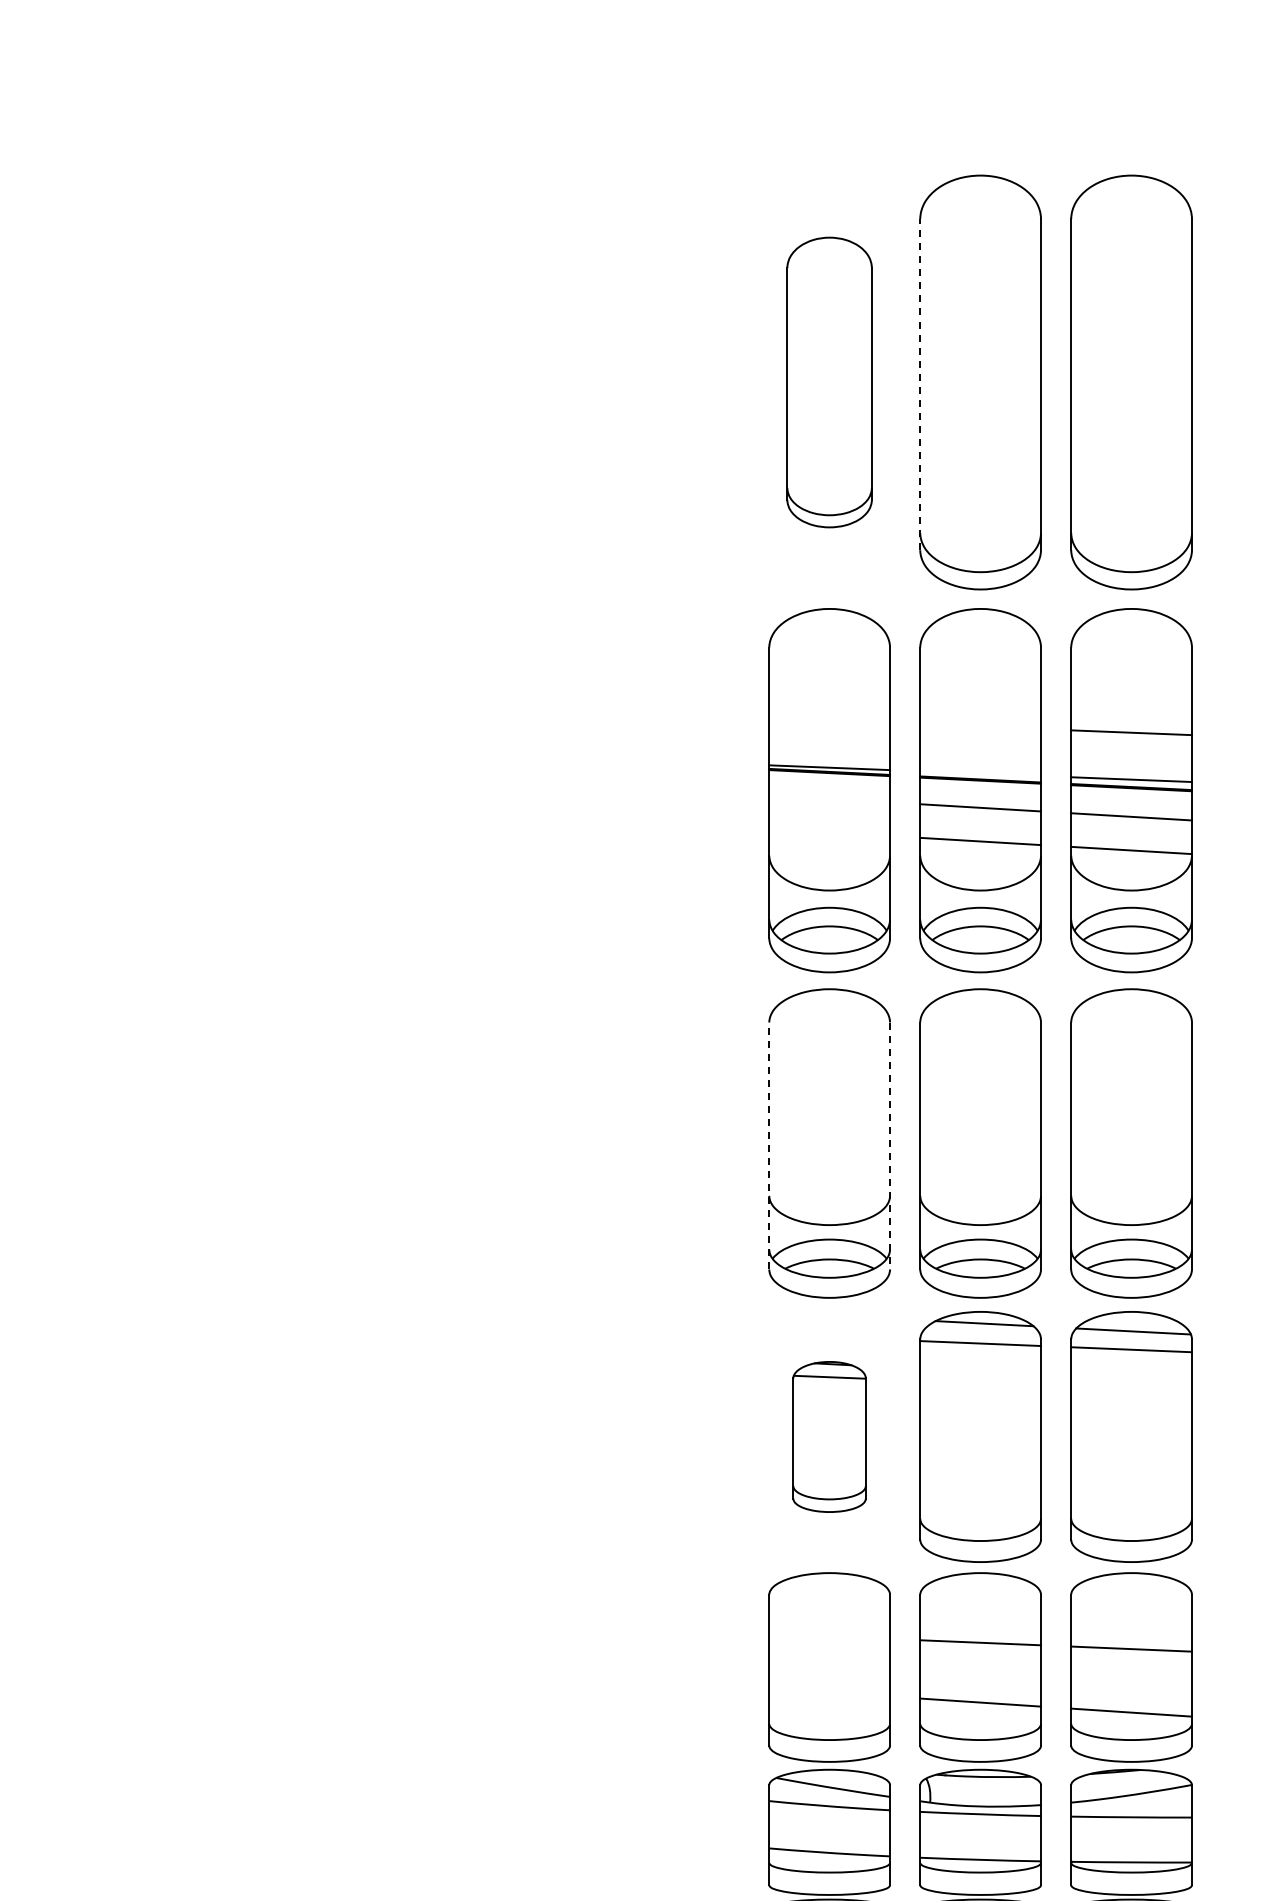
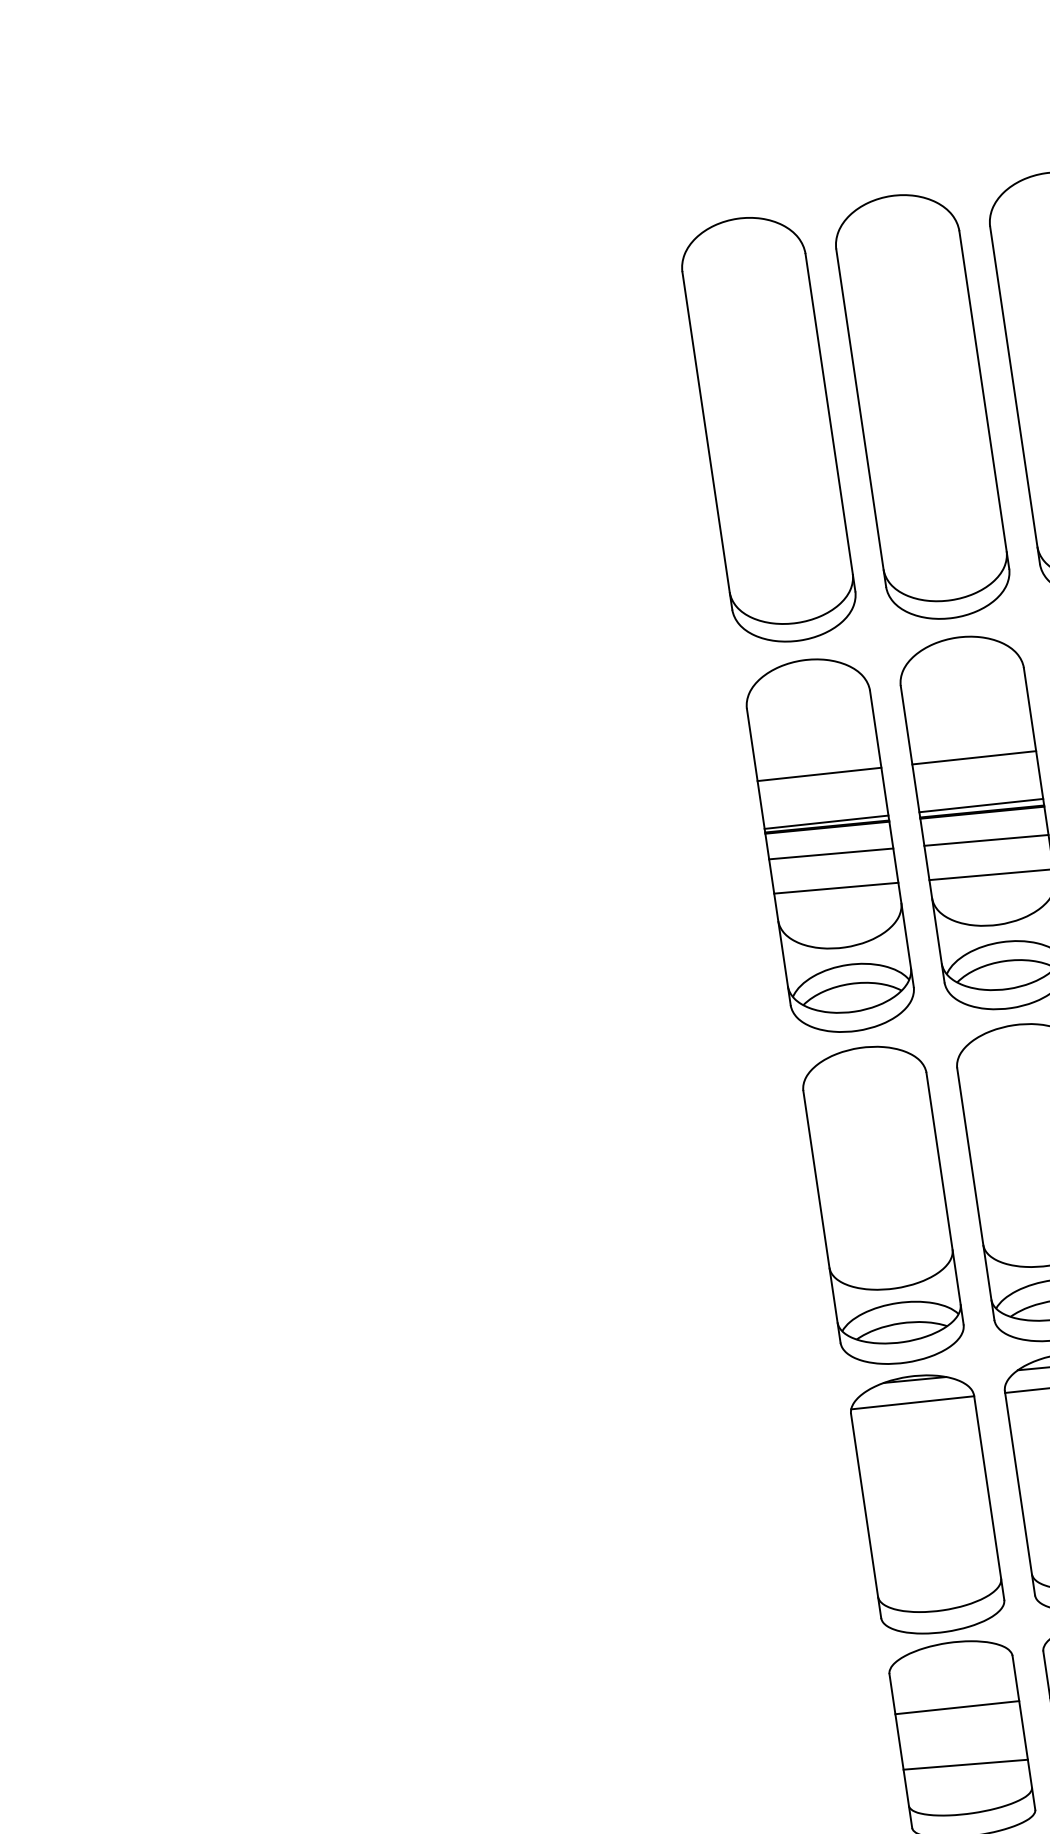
part: (829, 382) -> (768, 429), size x1.43
line: (920, 384) -> (861, 418), dashed -> solid
line: (829, 720) -> (819, 774), added
line: (980, 726) -> (974, 757), added
line: (980, 773) -> (981, 805), added
line: (829, 798) -> (831, 853), added
line: (829, 832) -> (836, 888), added
line: (769, 1145) -> (822, 1216), dashed -> solid
line: (890, 1146) -> (945, 1199), dashed -> solid
part: (829, 1436) -> (927, 1503), size x1.67
line: (829, 1636) -> (957, 1707), added
line: (829, 1692) -> (965, 1764), added

